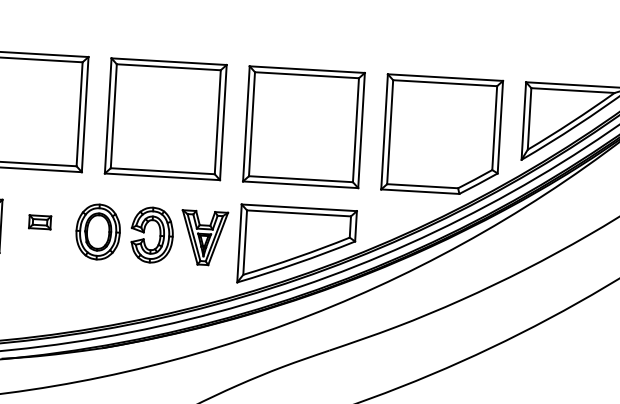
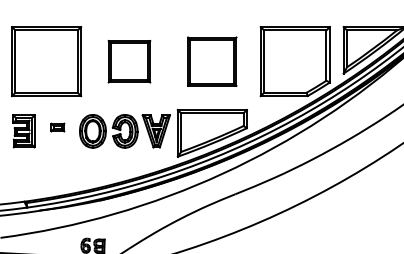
part: (165, 119) -> (129, 61), size x0.6
part: (302, 126) -> (211, 61), size x0.7

